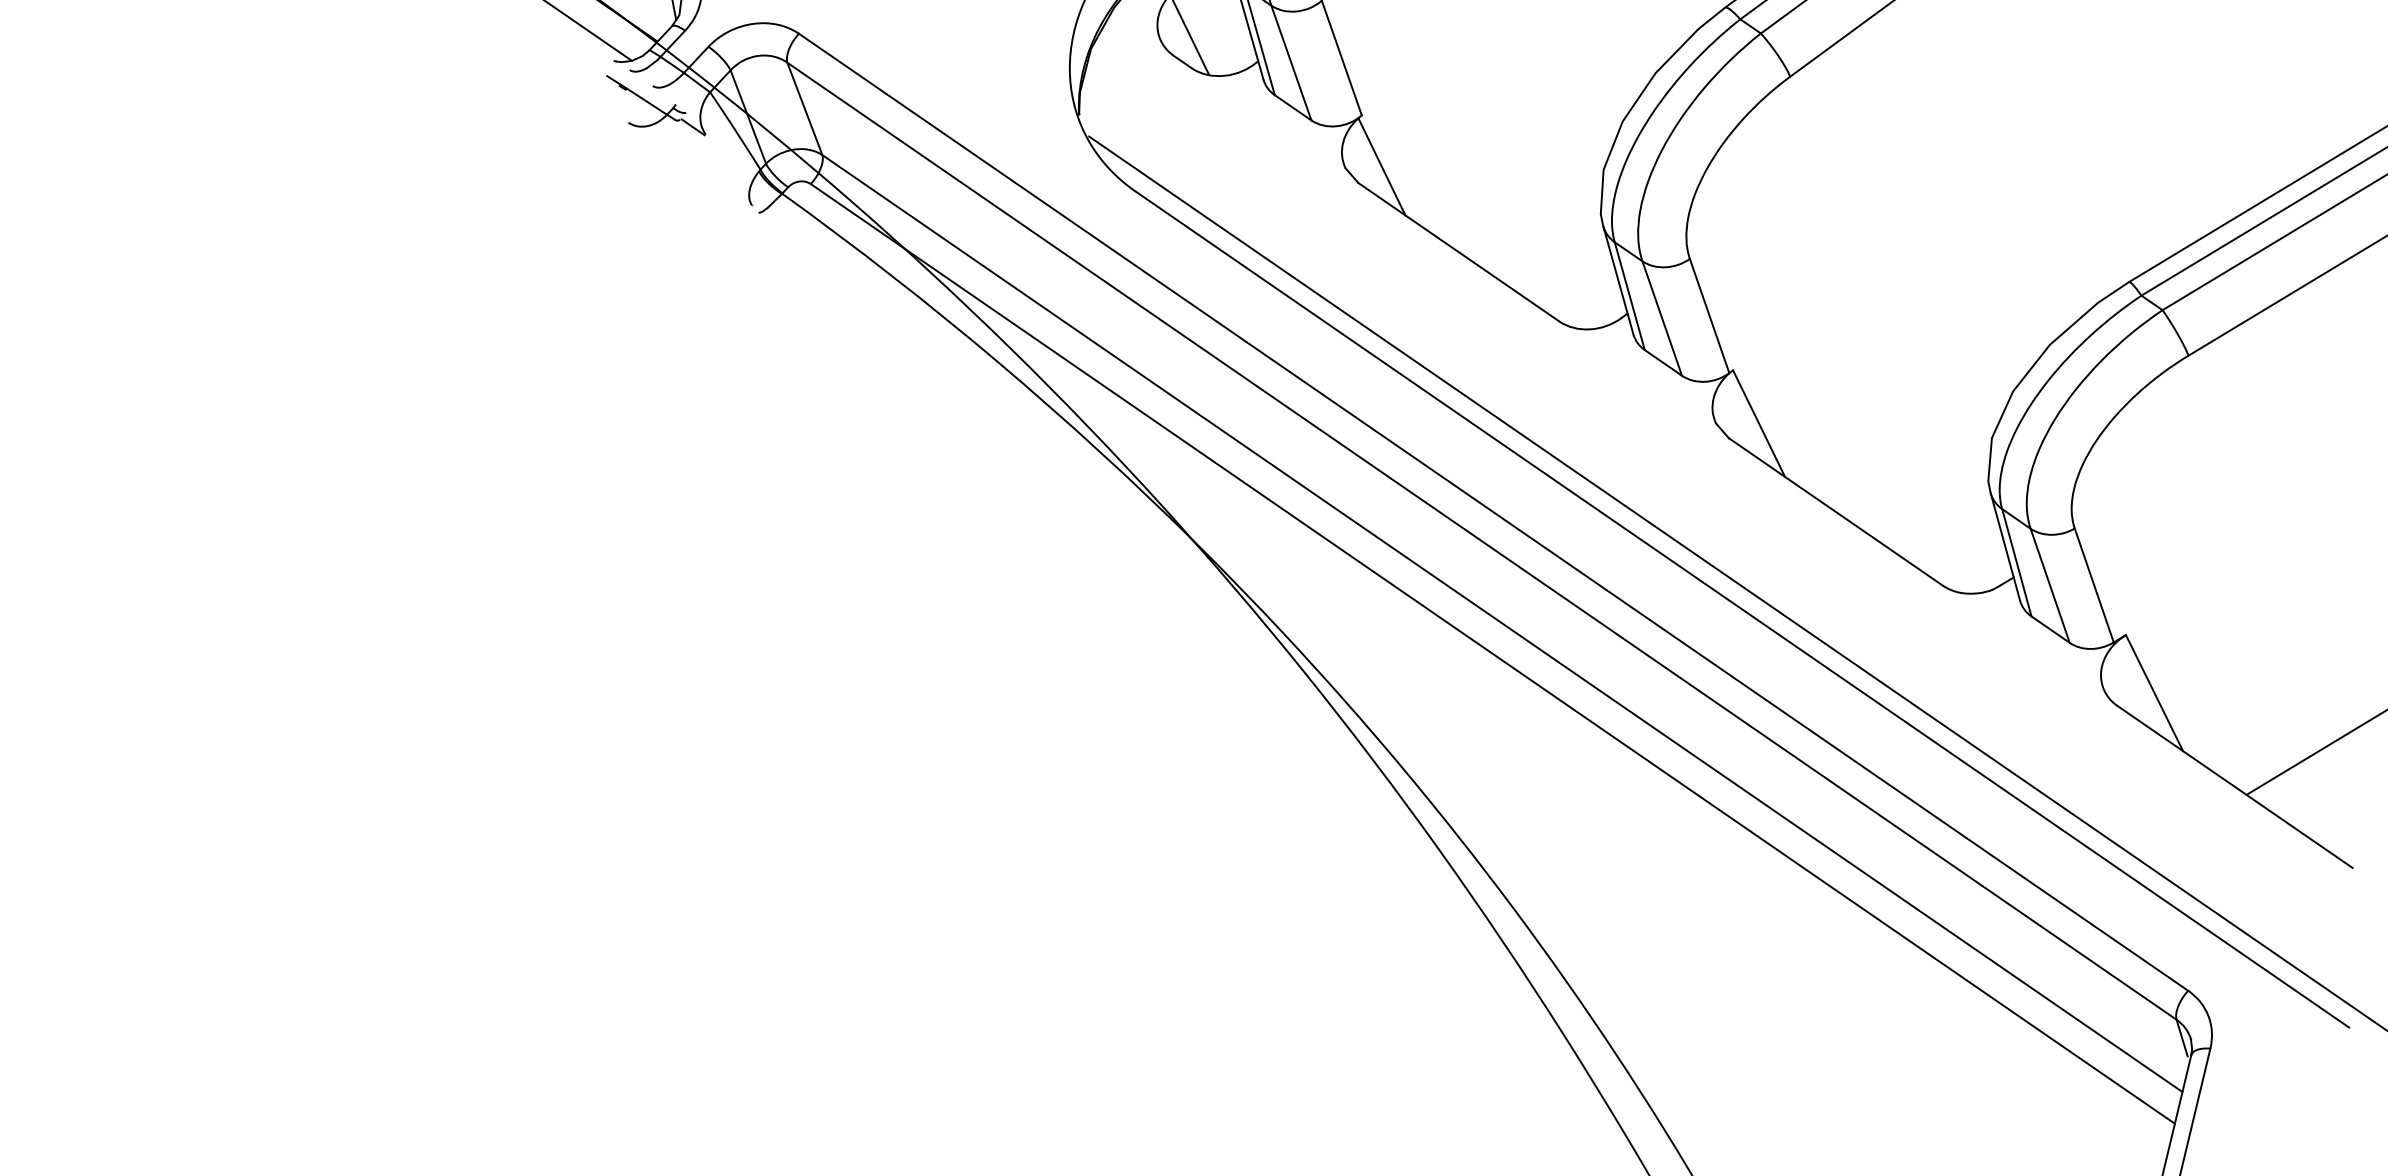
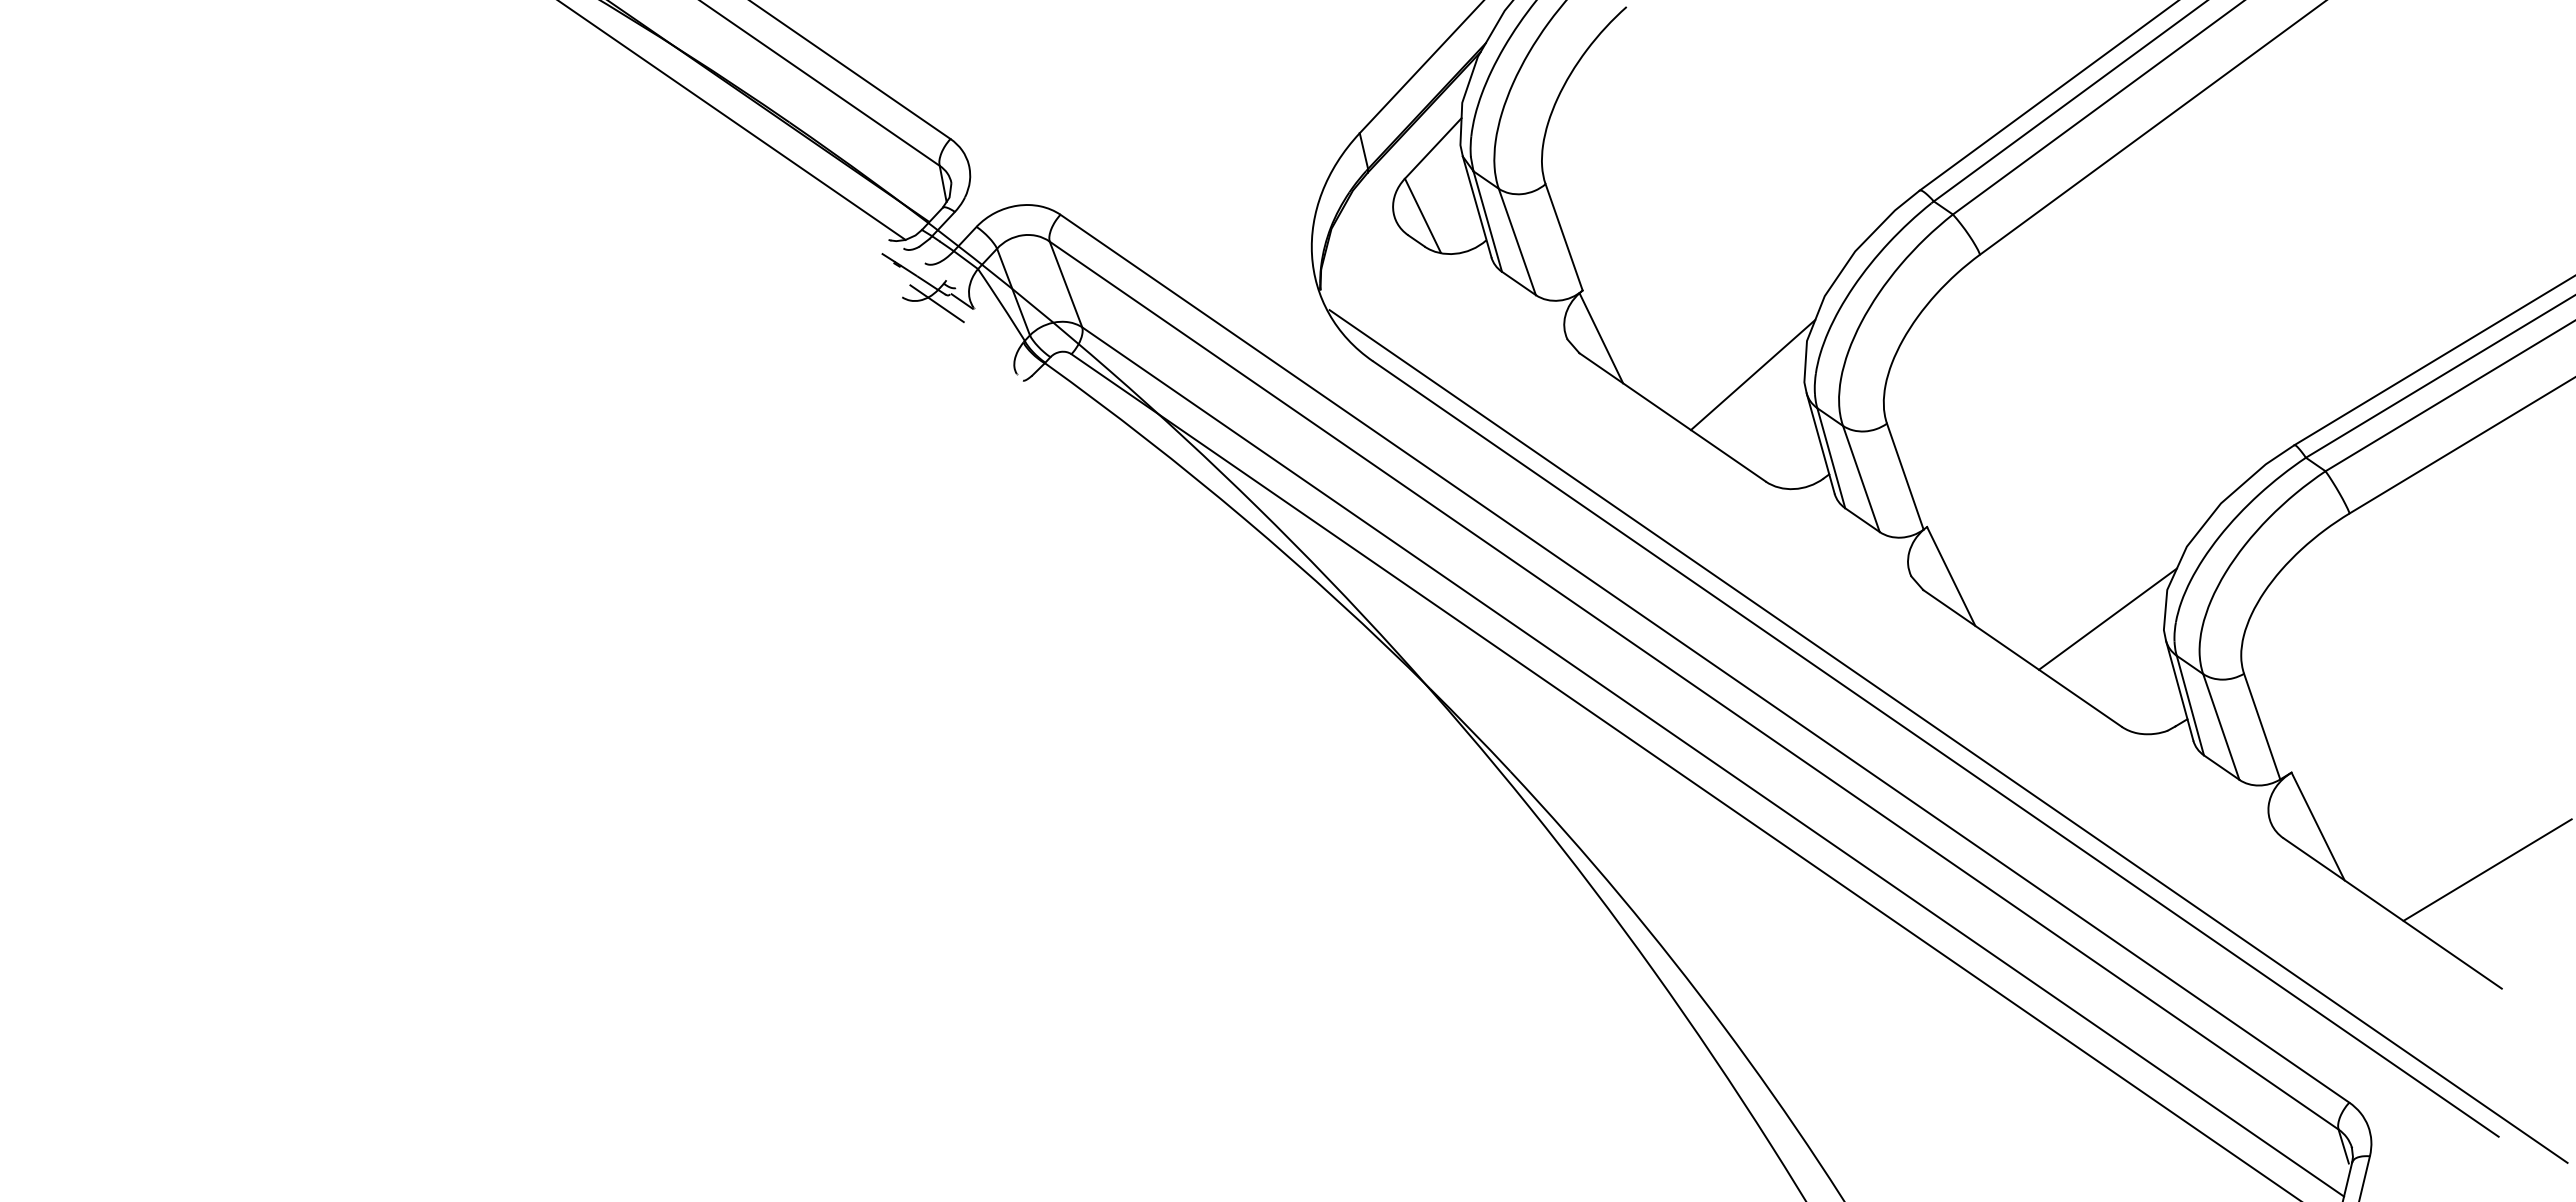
line: (665, 129) -> (936, 303), added
line: (1544, 205) -> (1752, 374), added
line: (1927, 468) -> (2107, 618), added

